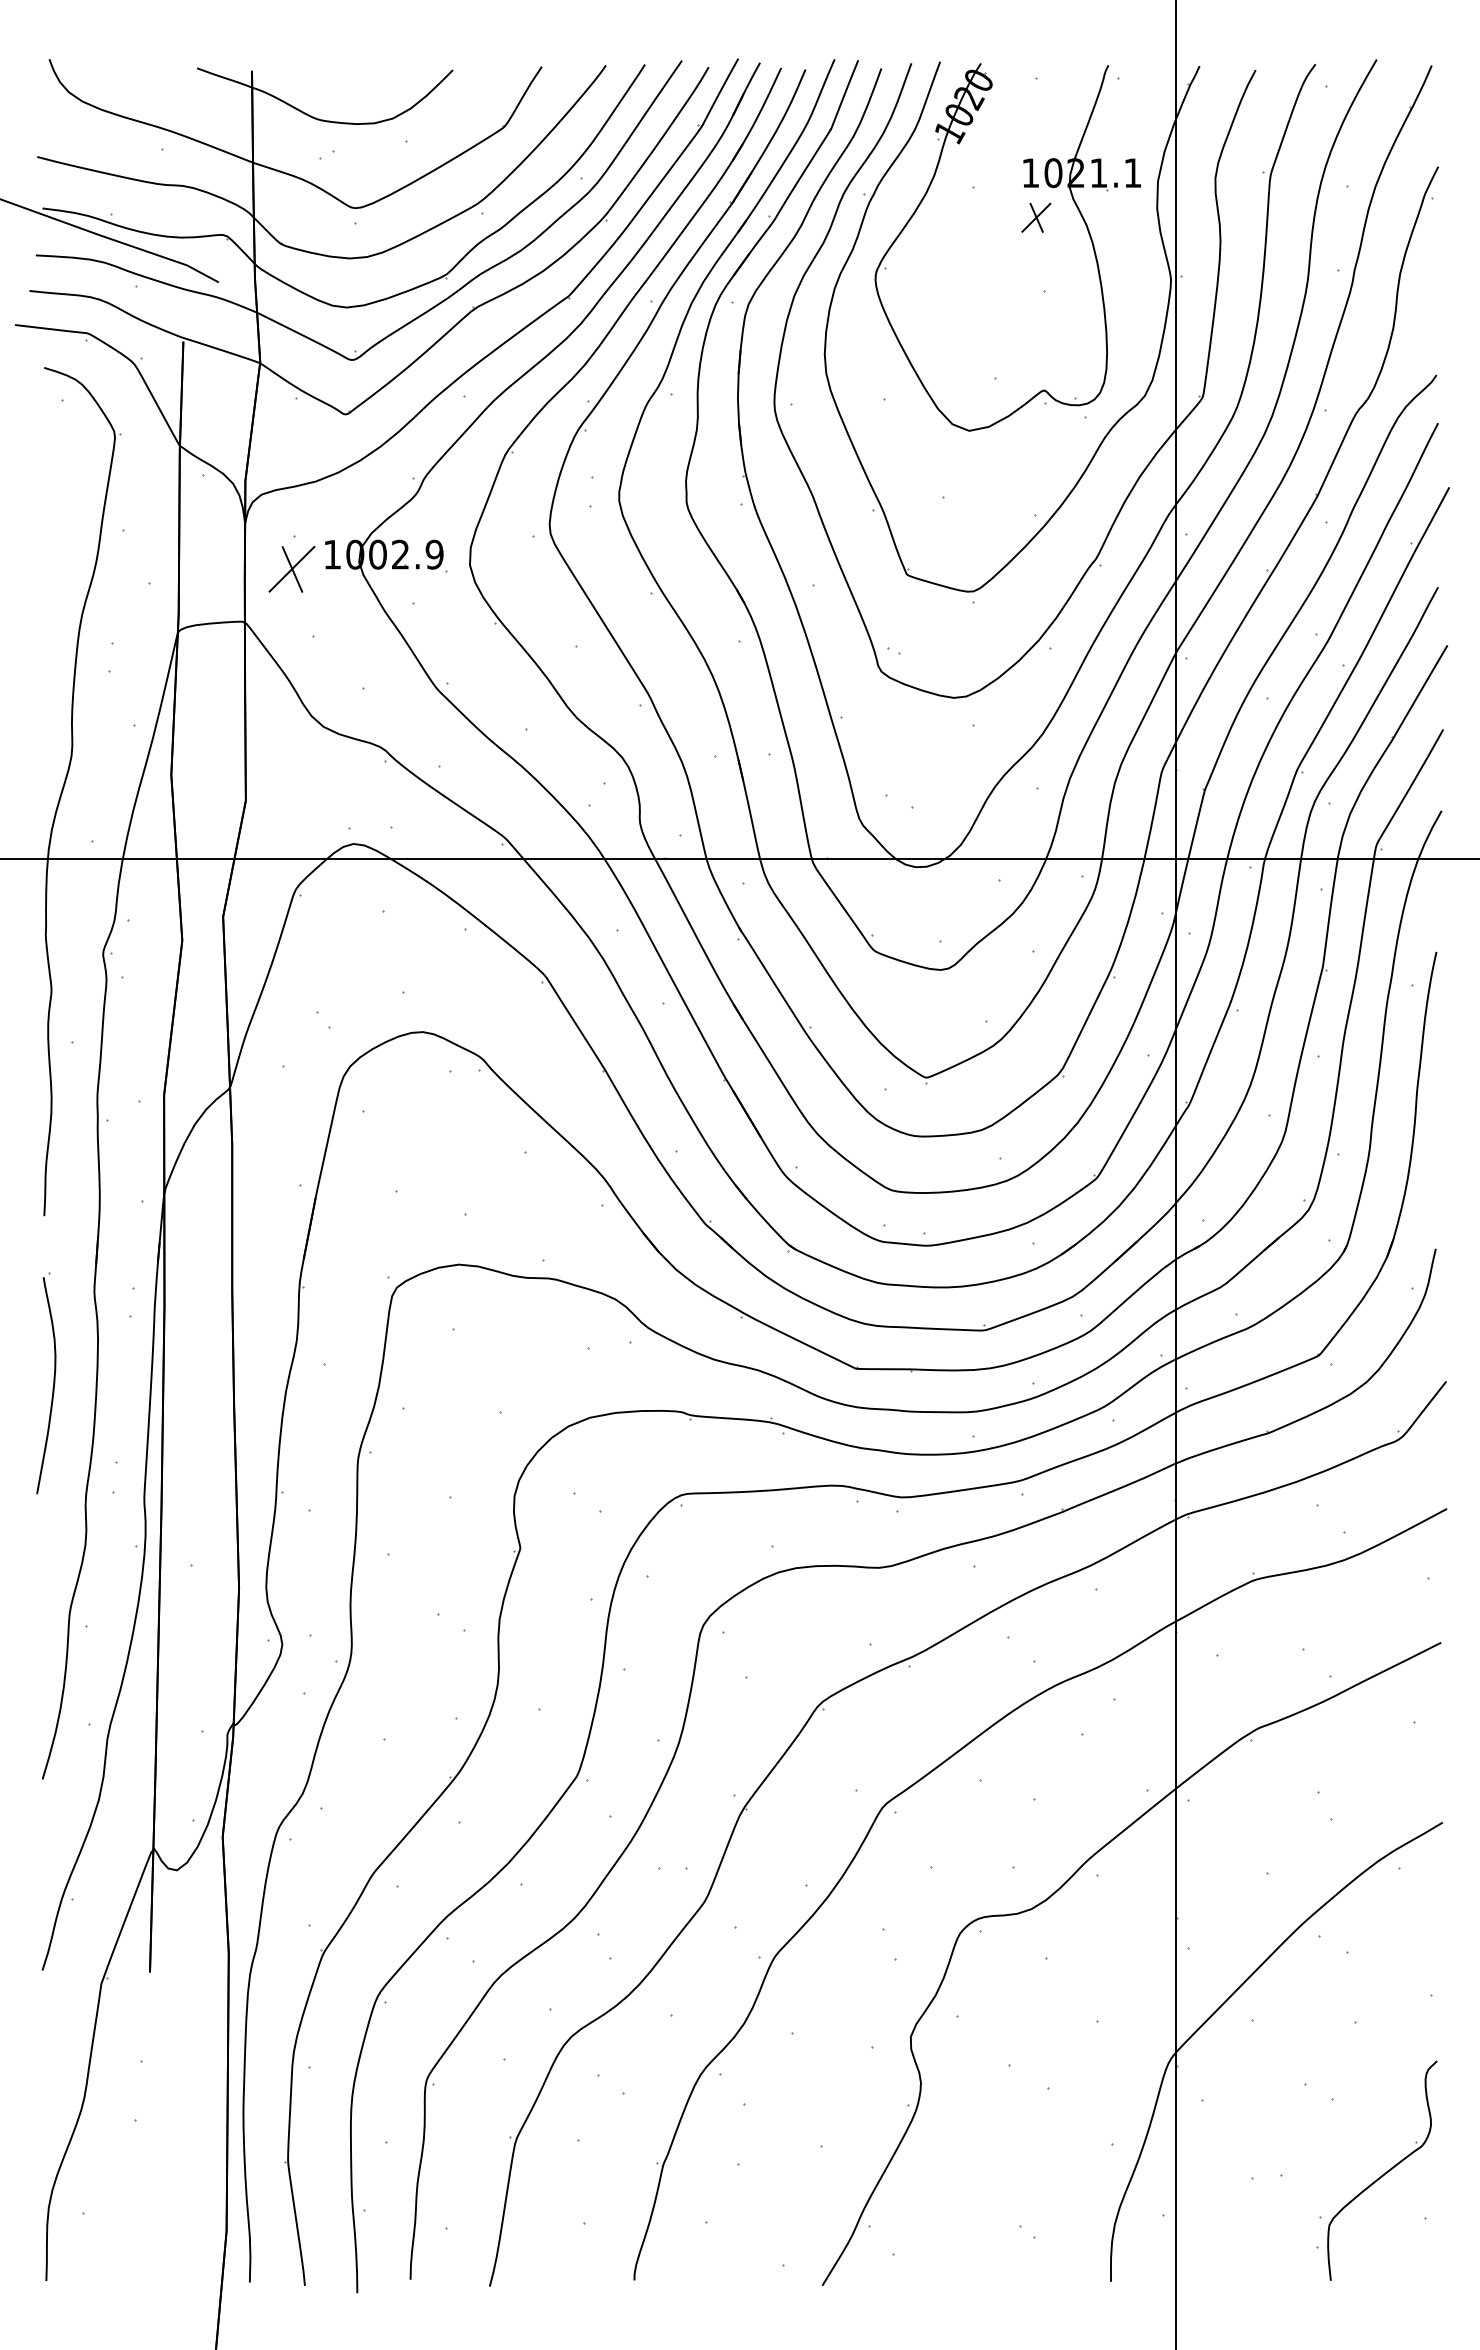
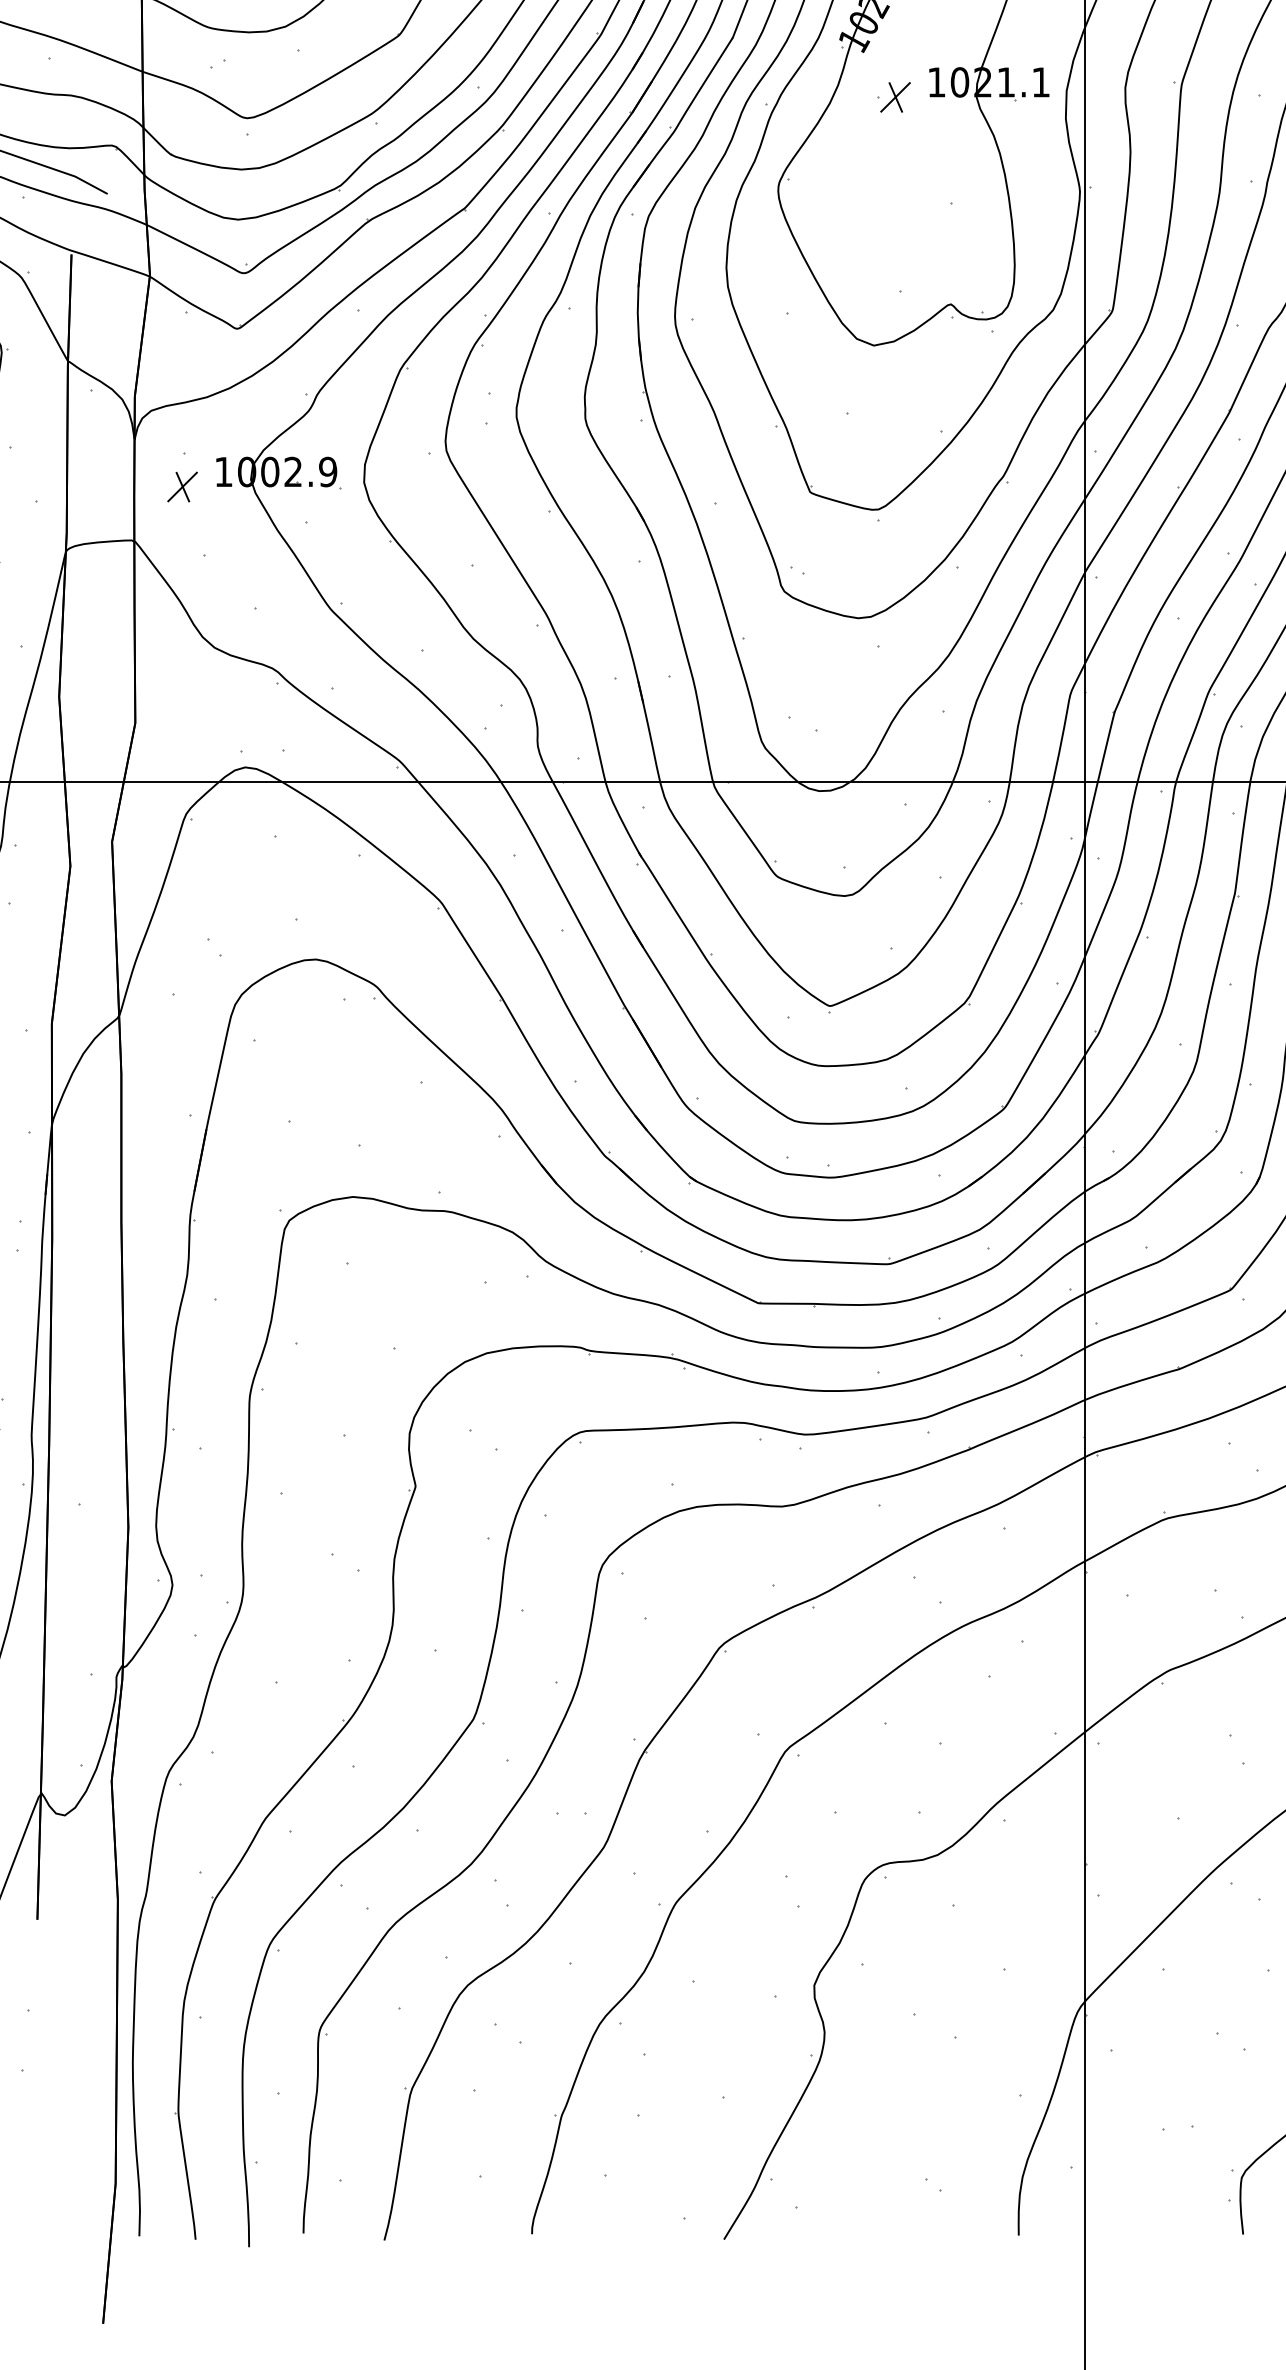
part: (1036, 217) -> (895, 97), moved
part: (292, 569) -> (182, 487), size x0.62

